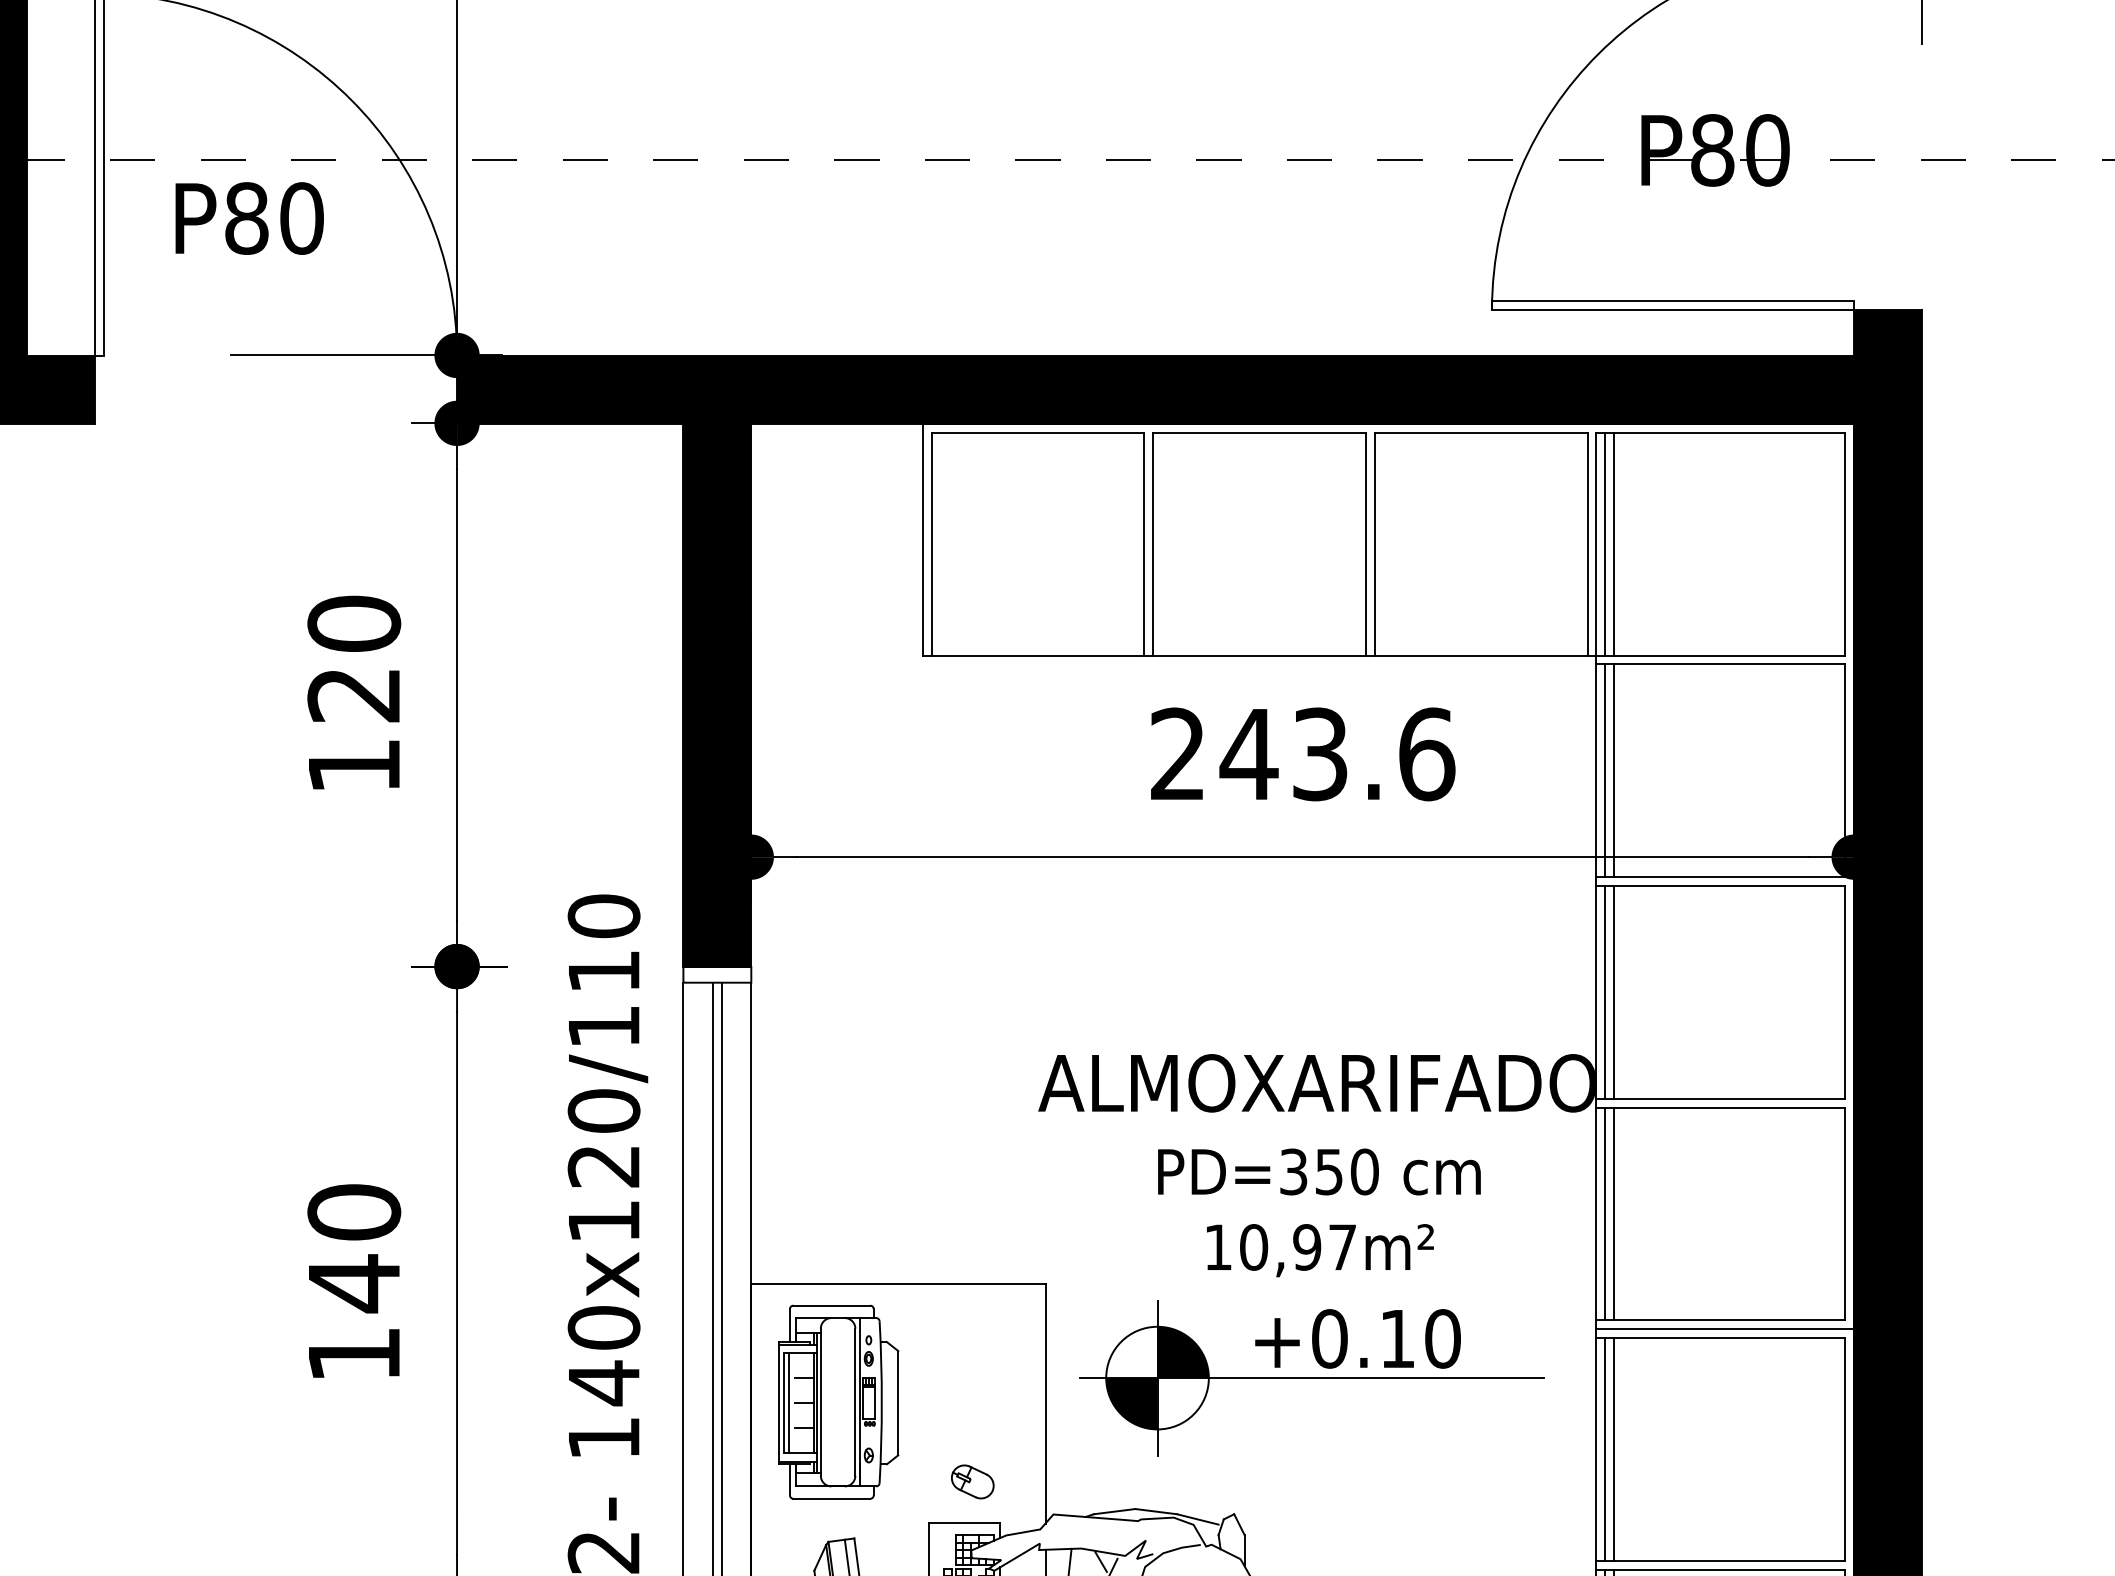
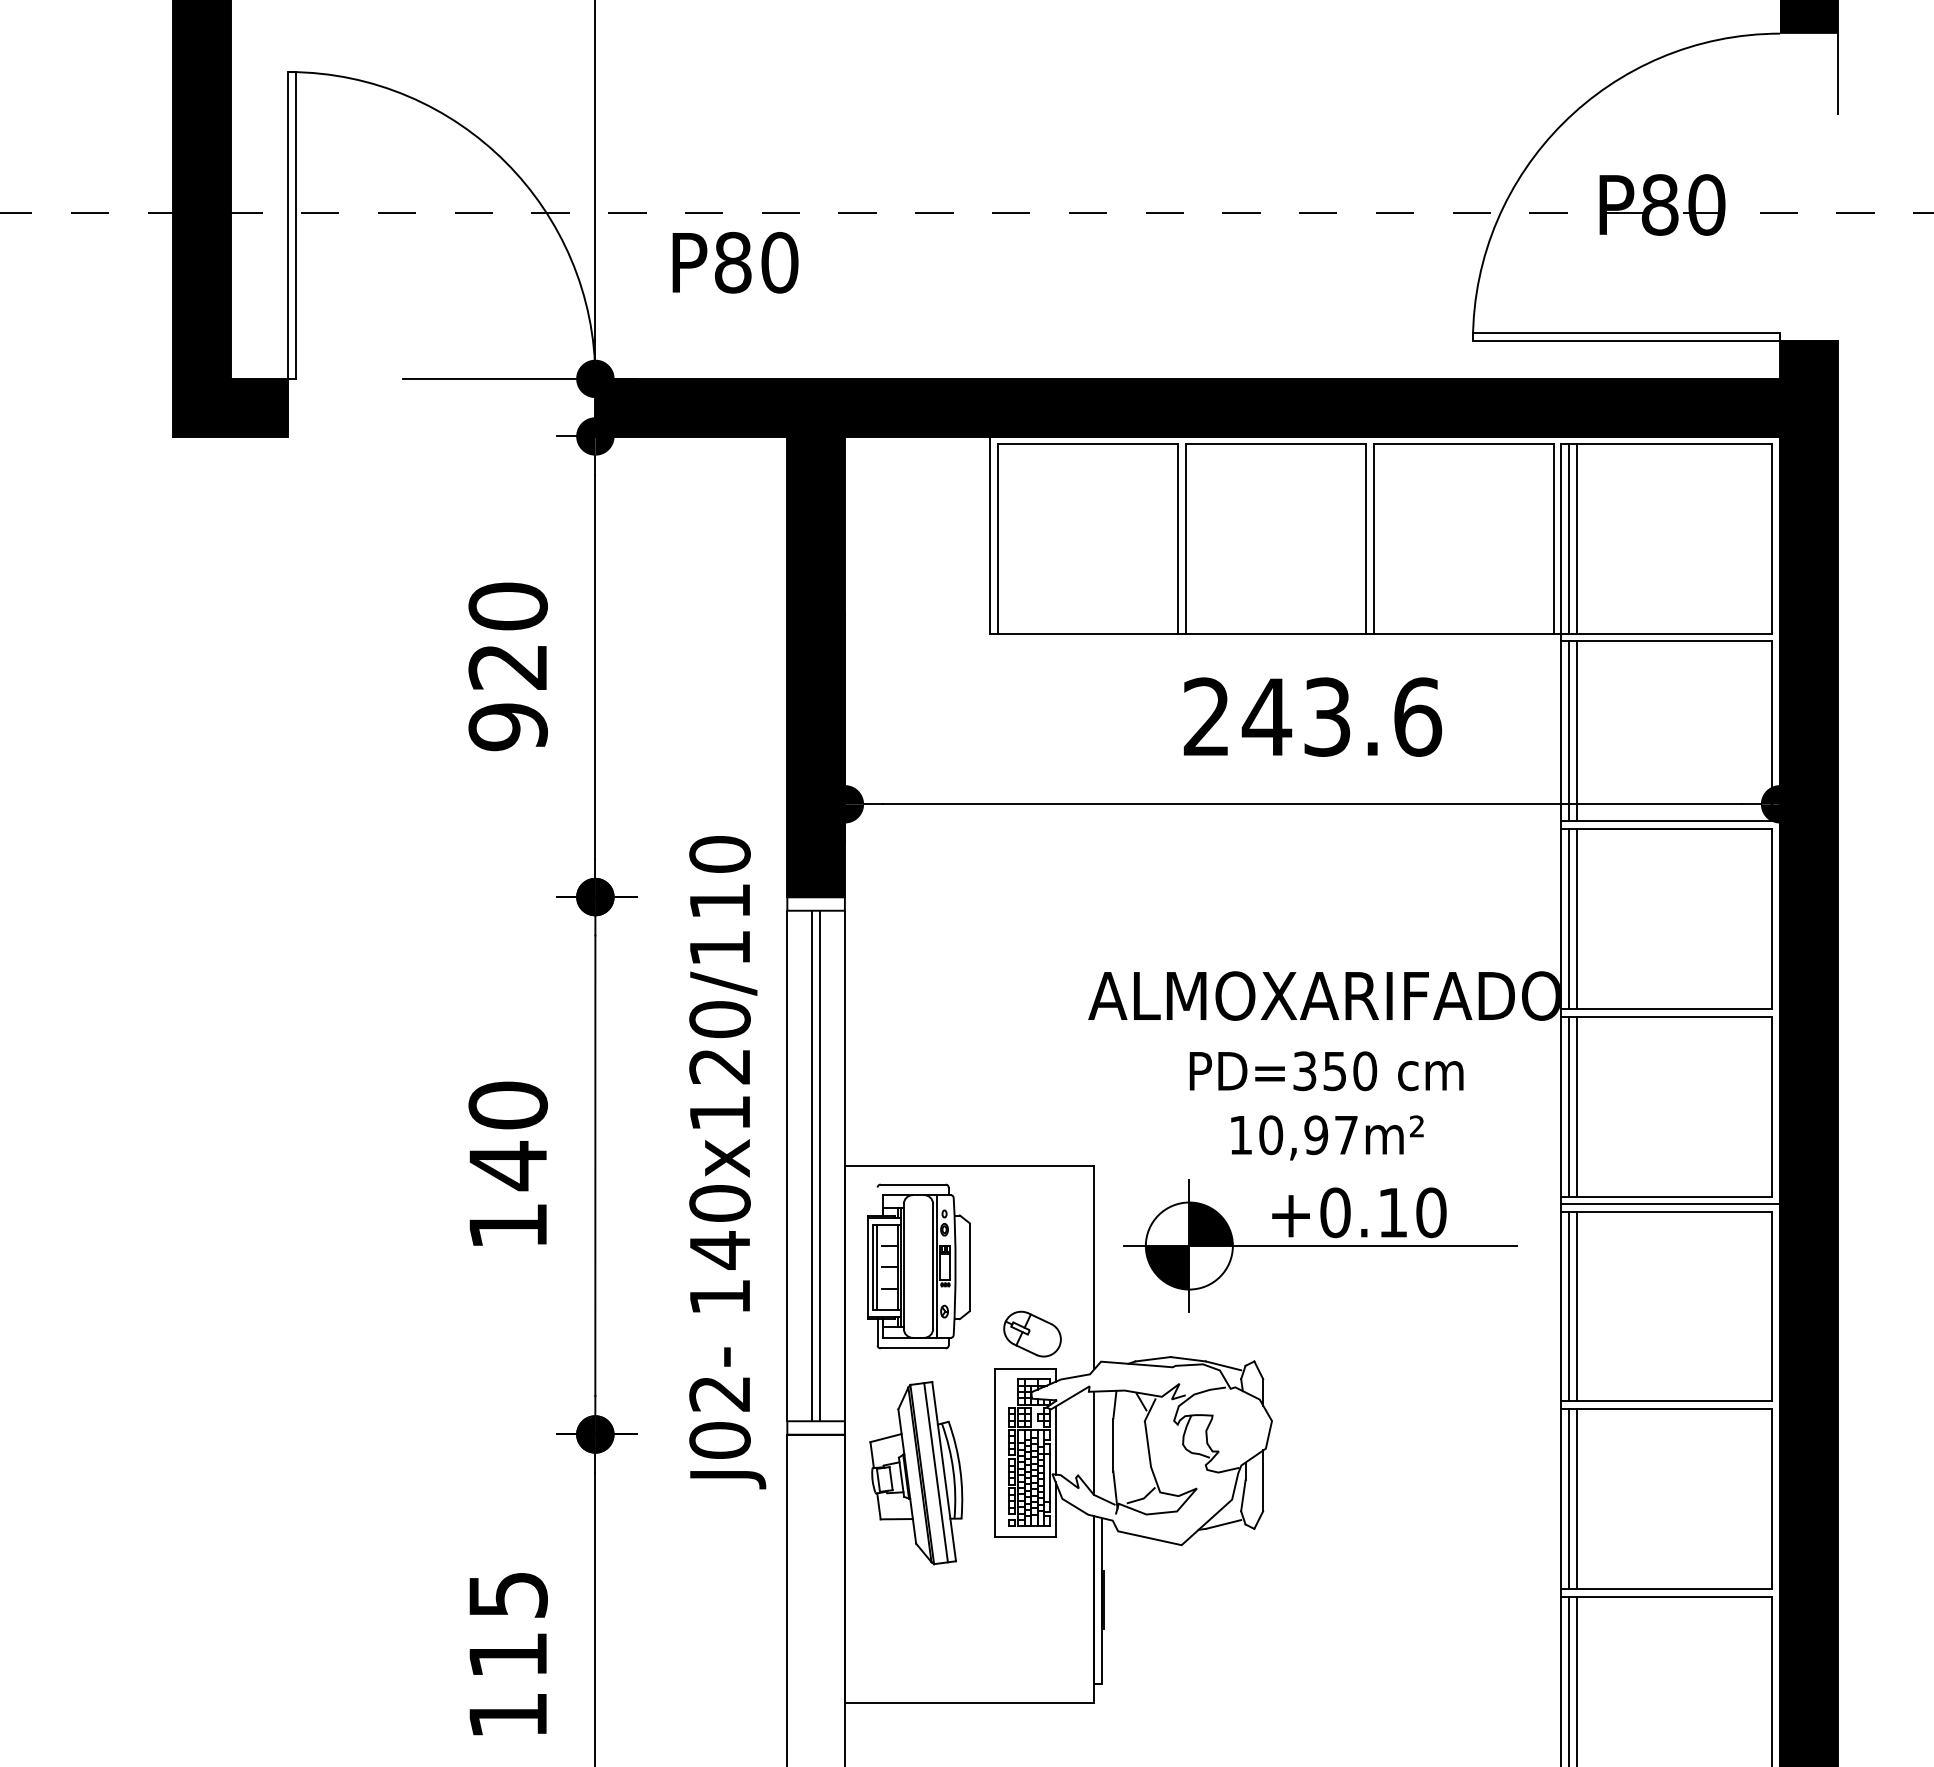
text: (249, 218) -> (735, 262), moved
text: (353, 766) -> (507, 727), 120 -> 920
line: (789, 1325) -> (877, 1201), removed
part: (972, 1481) -> (1032, 1333), size x1.6

